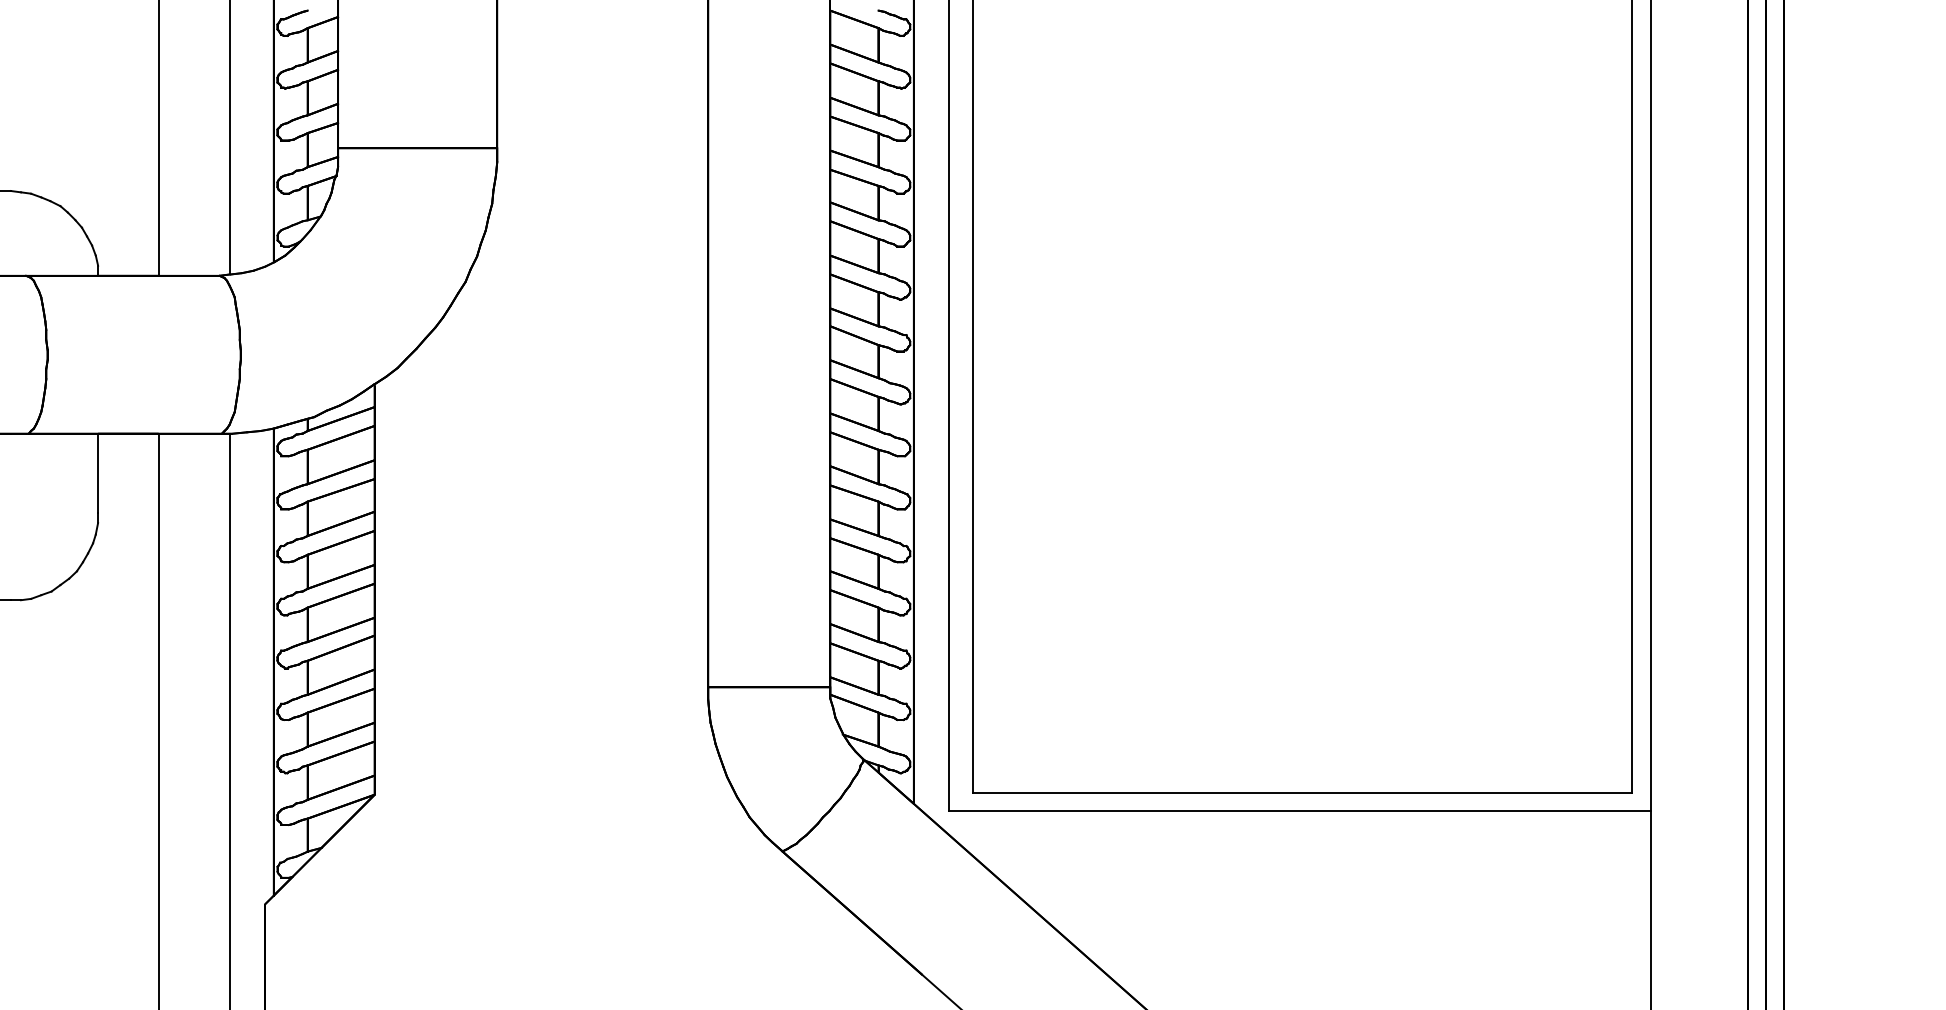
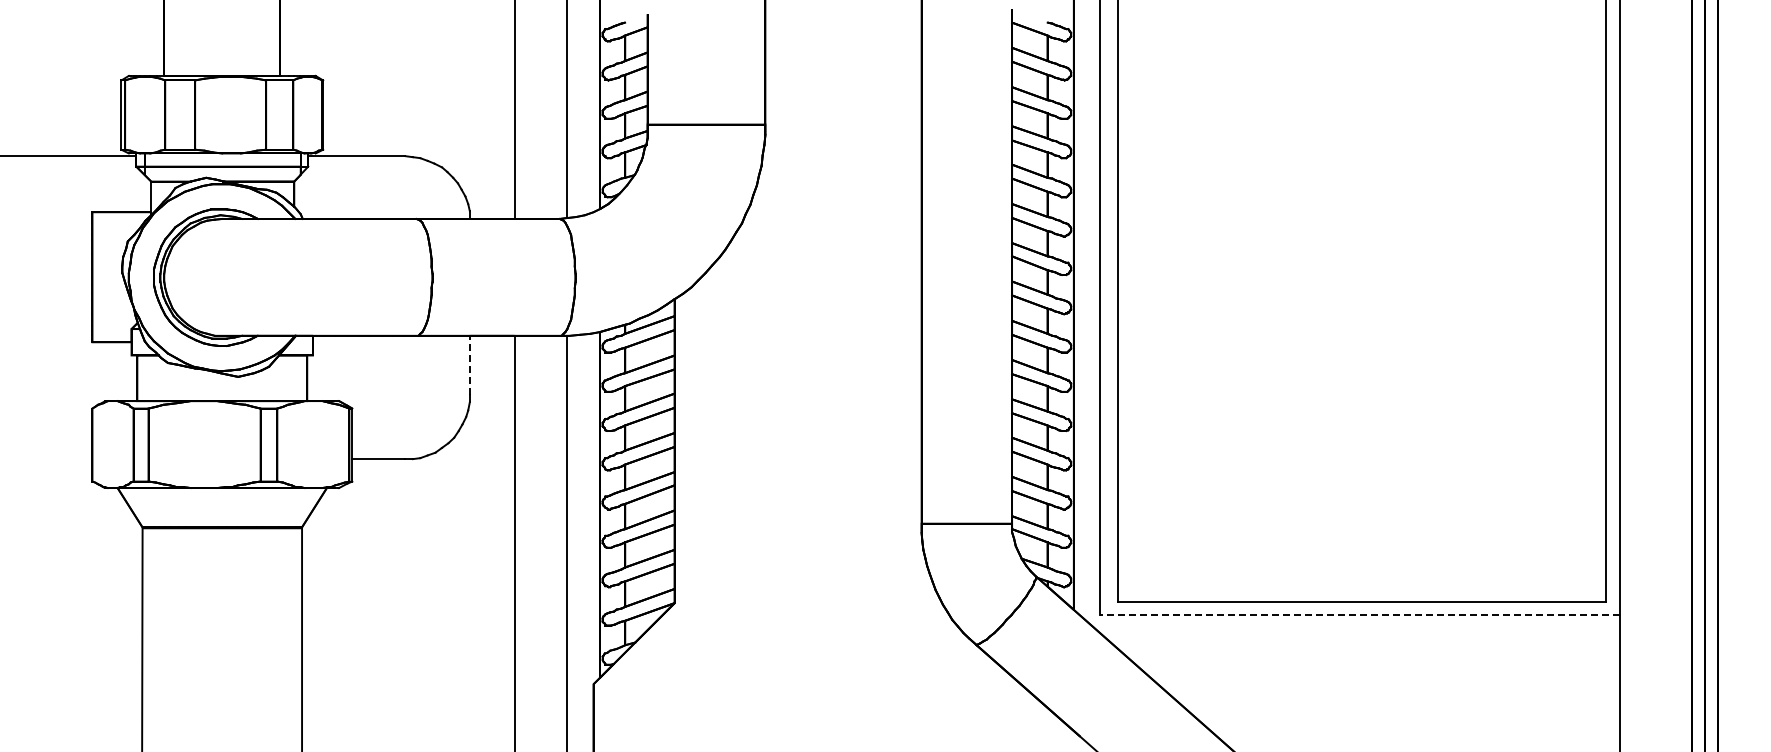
line: (97, 472) -> (469, 364), solid -> dashed
line: (1299, 811) -> (1359, 615), solid -> dashed

